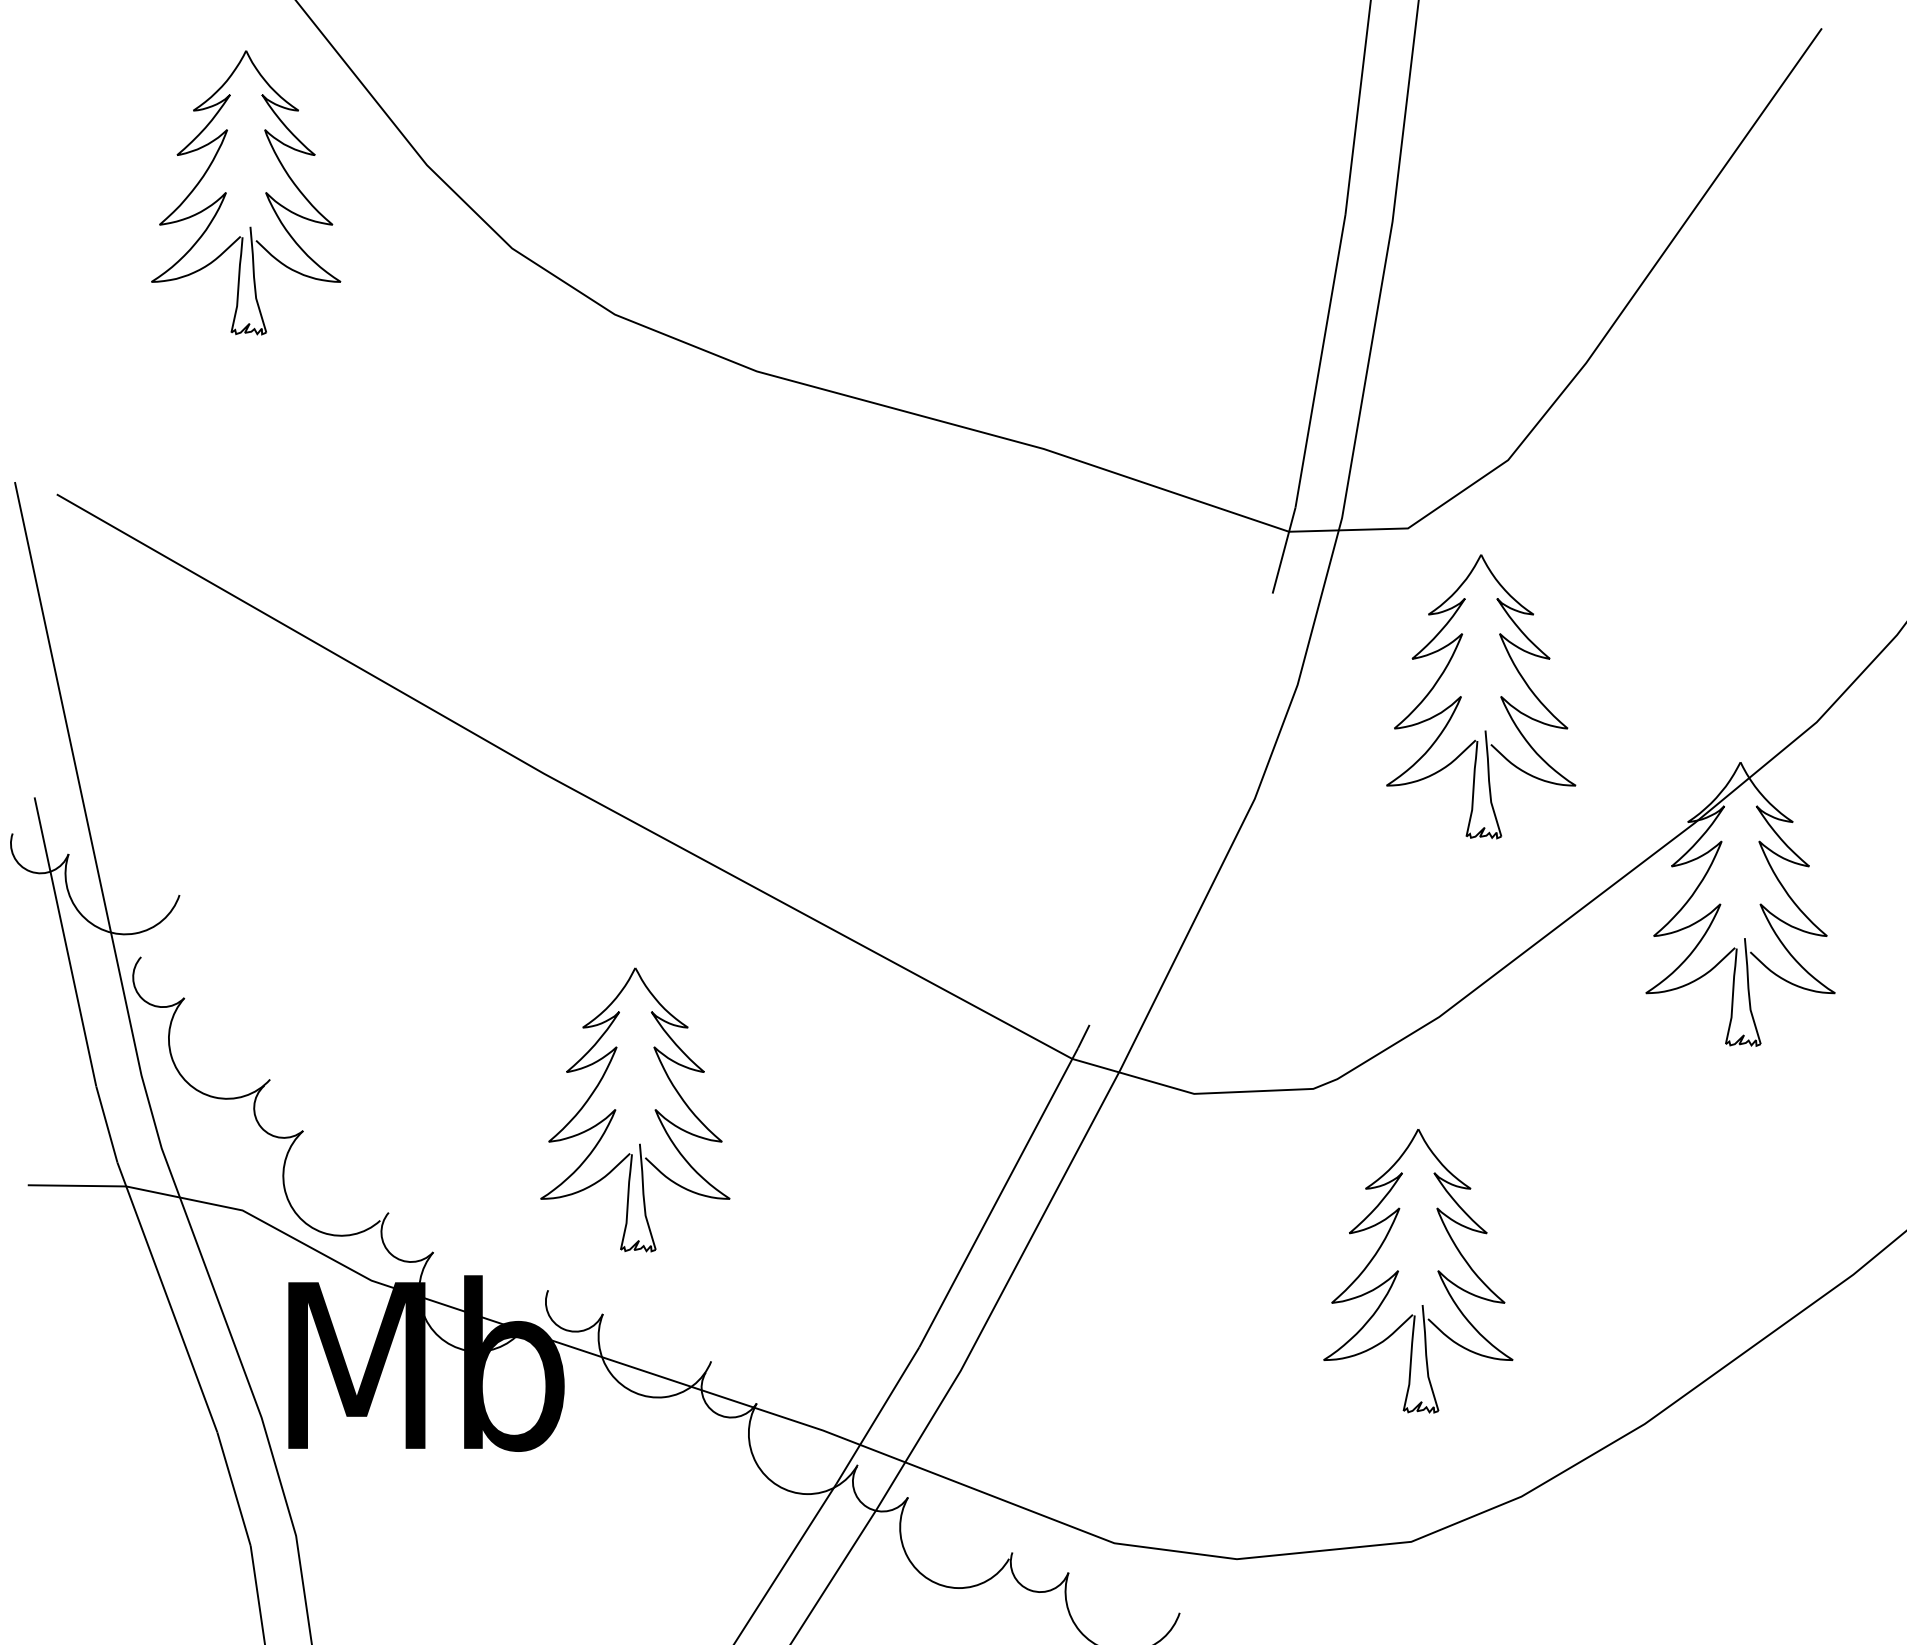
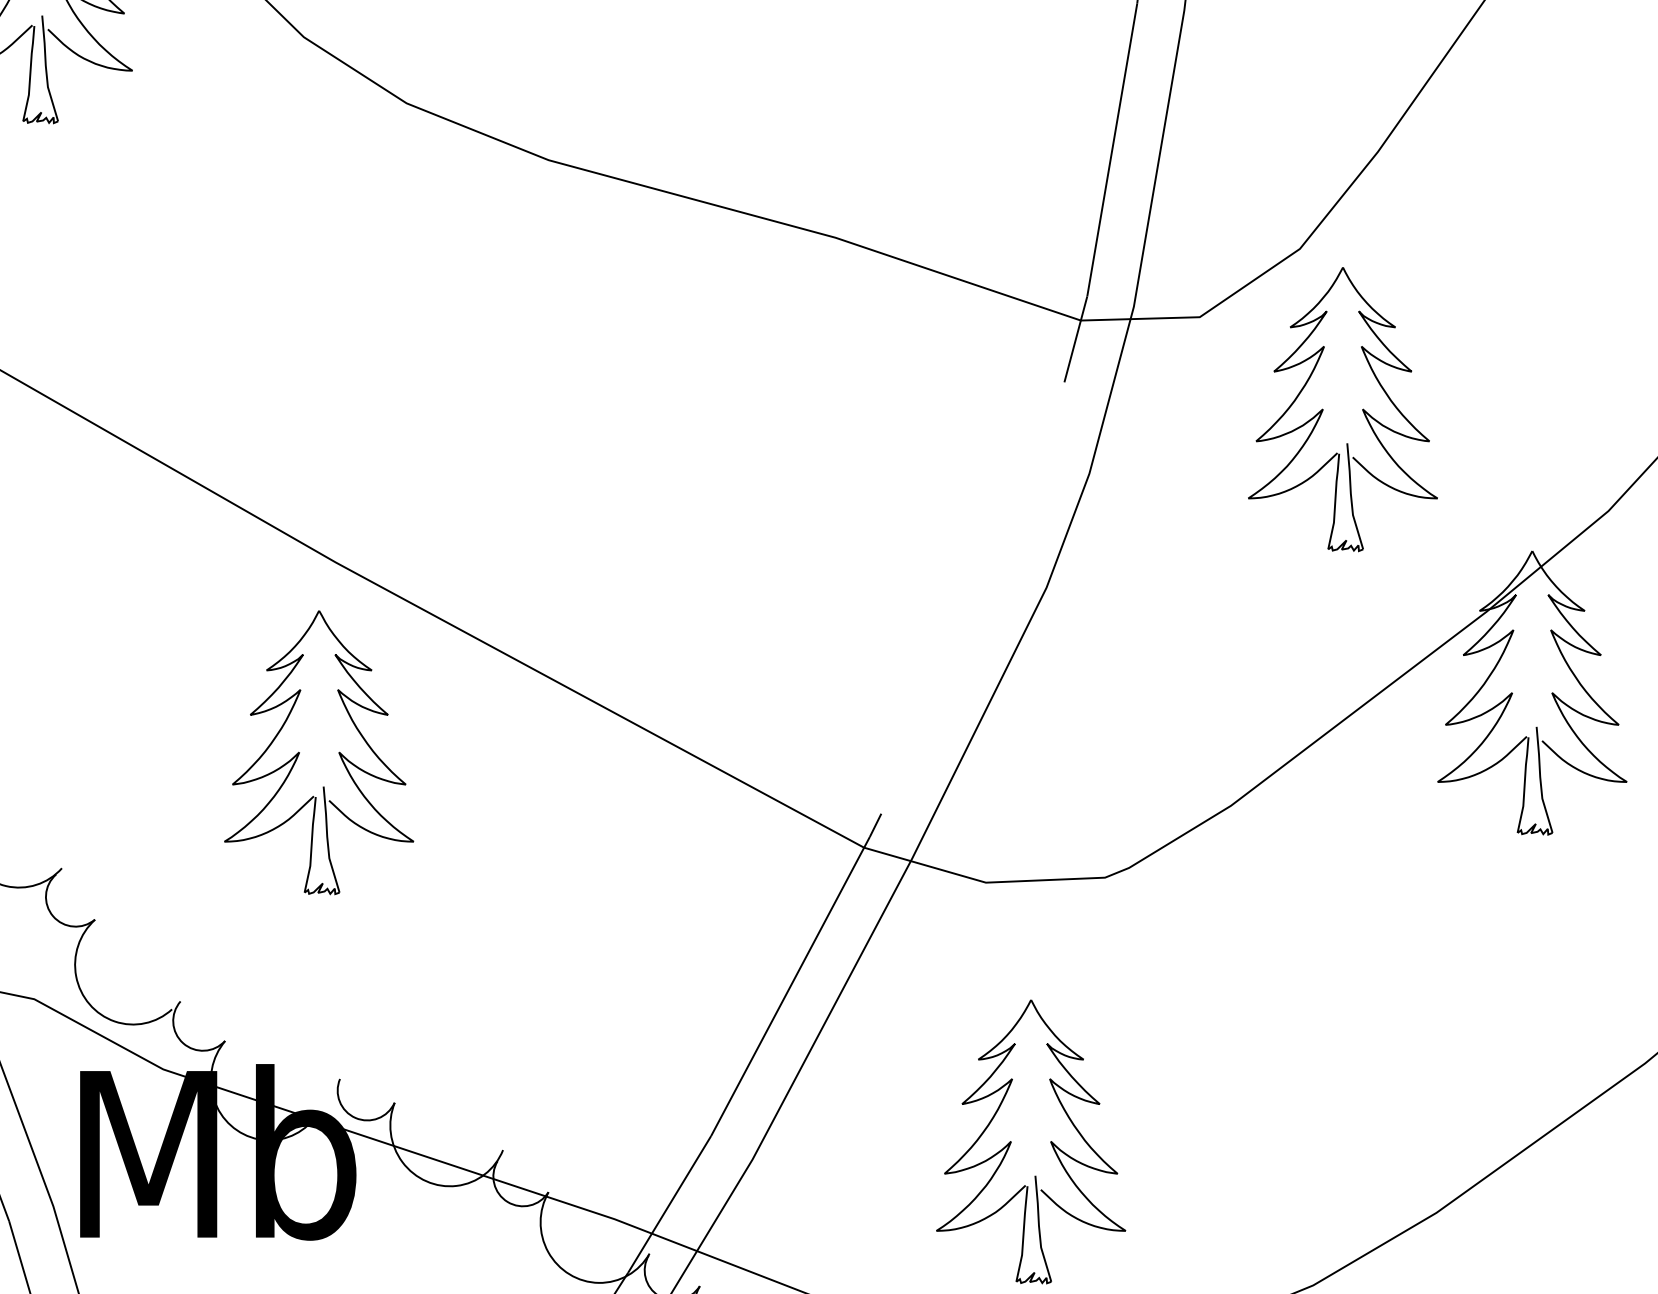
part: (1500, 696) -> (1362, 409), moved
part: (616, 1109) -> (300, 752), moved
part: (1437, 1271) -> (1050, 1142), moved

